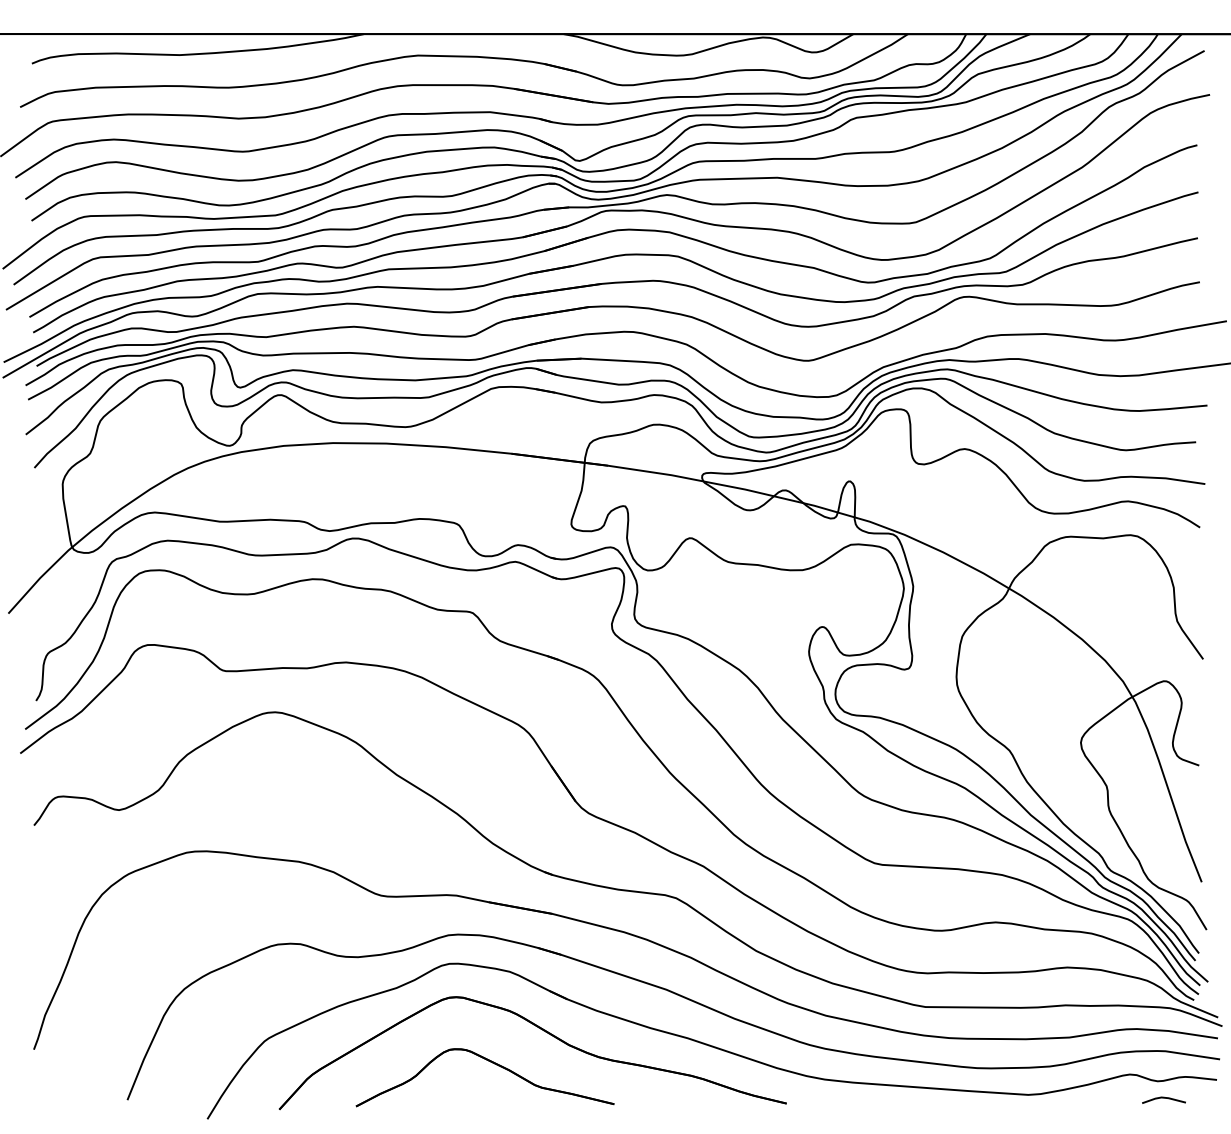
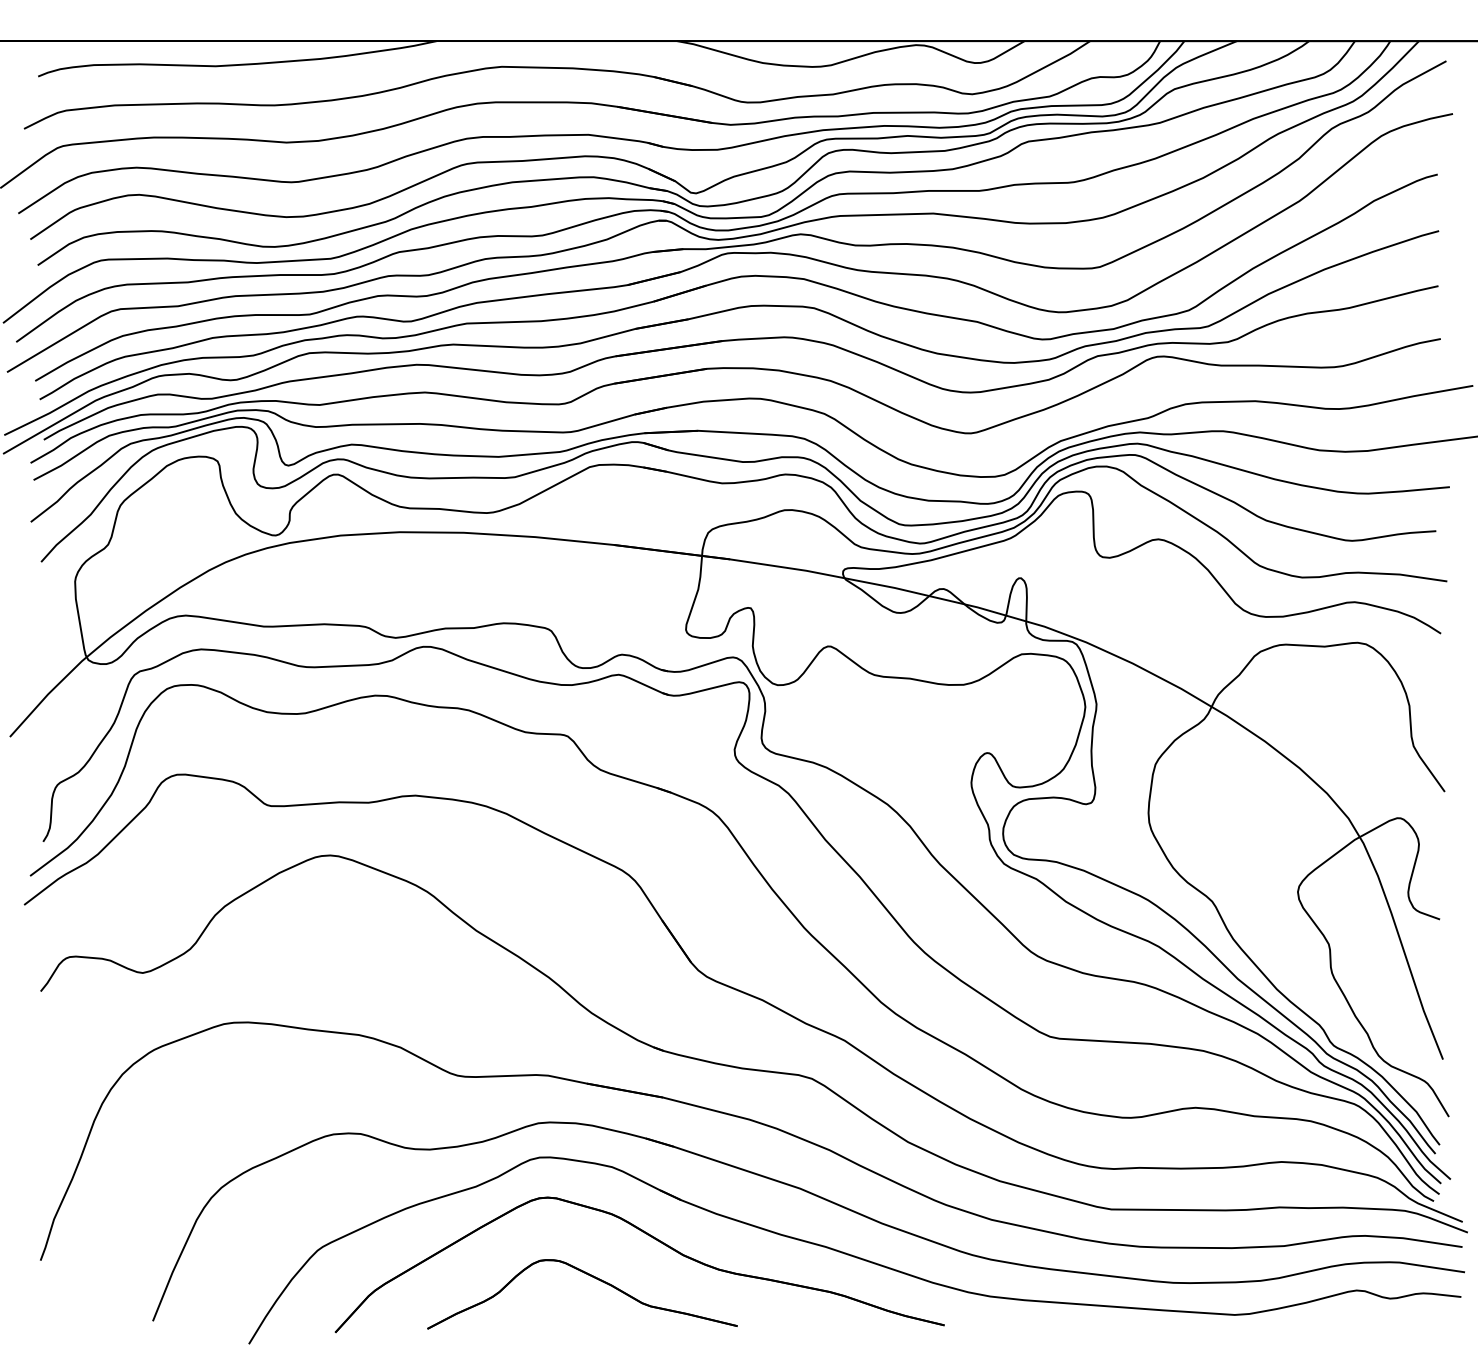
line: (1163, 1098) -> (1397, 1319), removed

